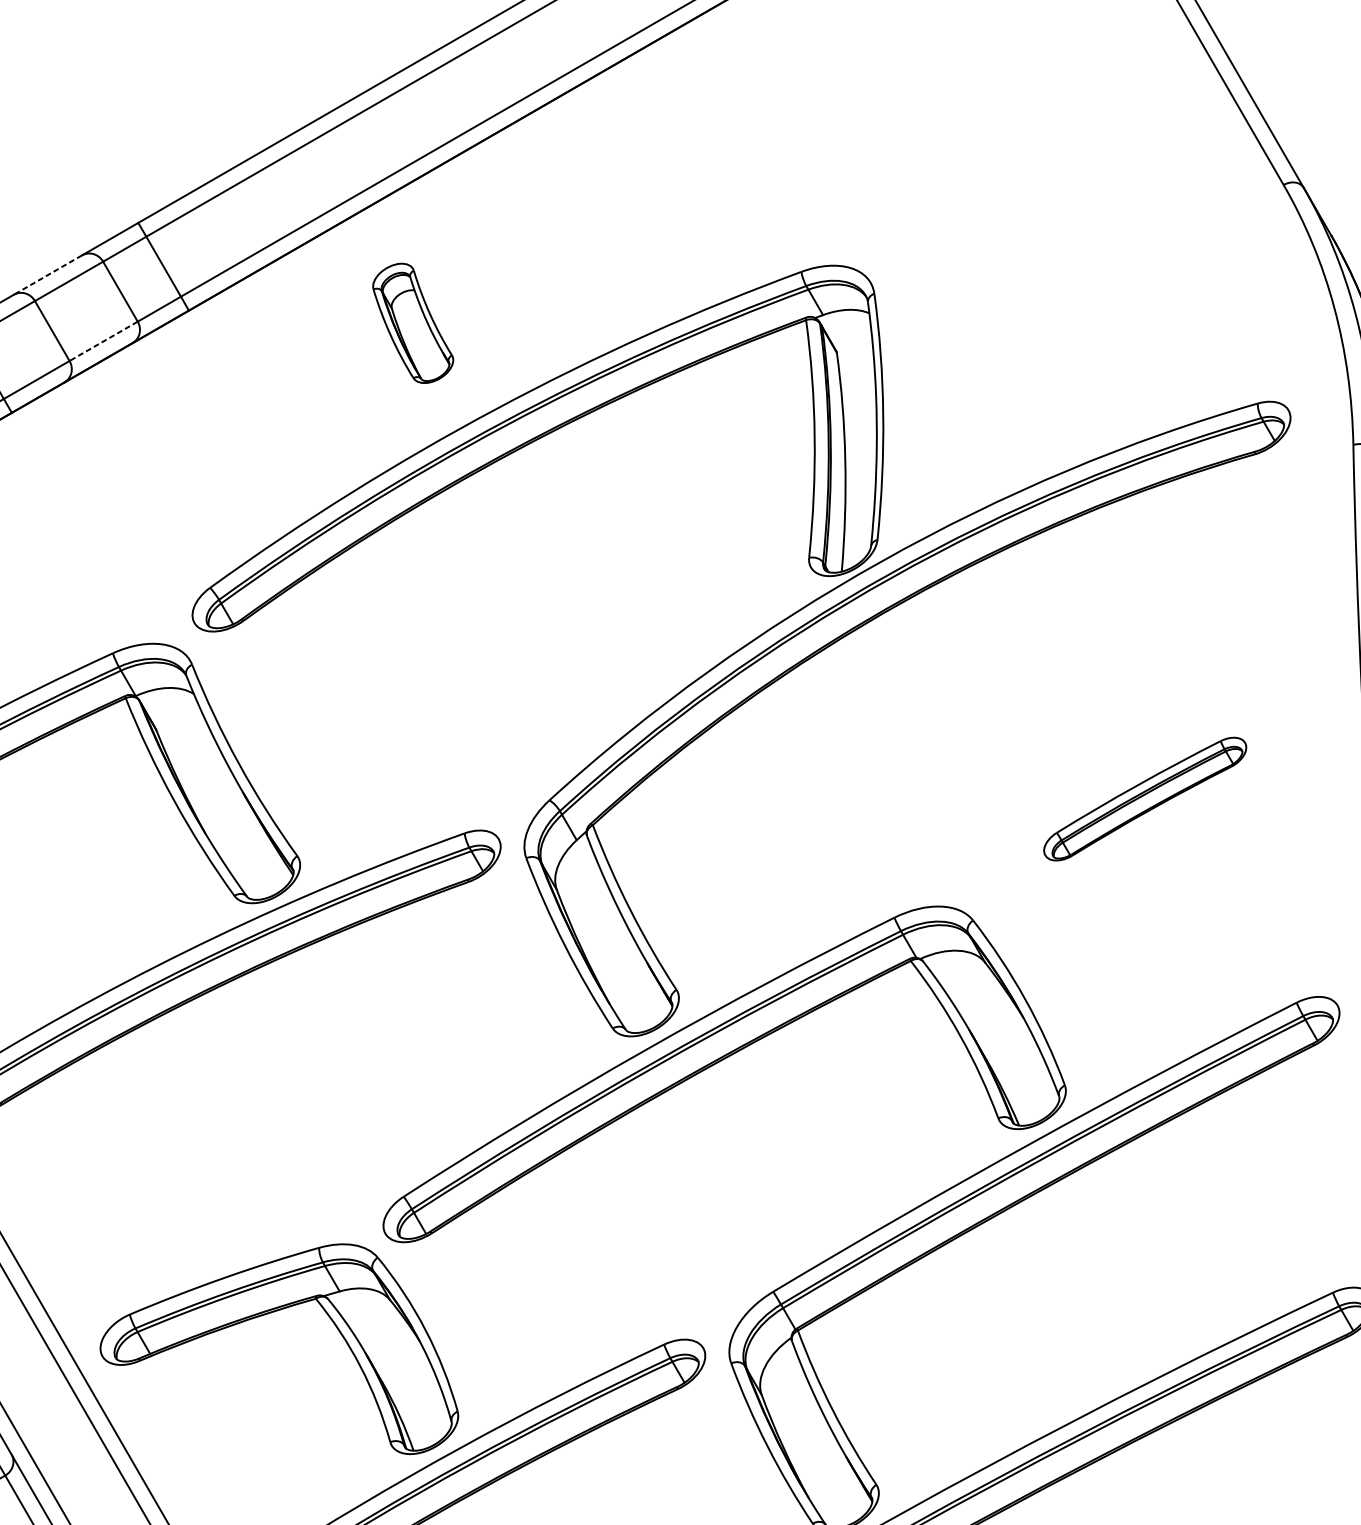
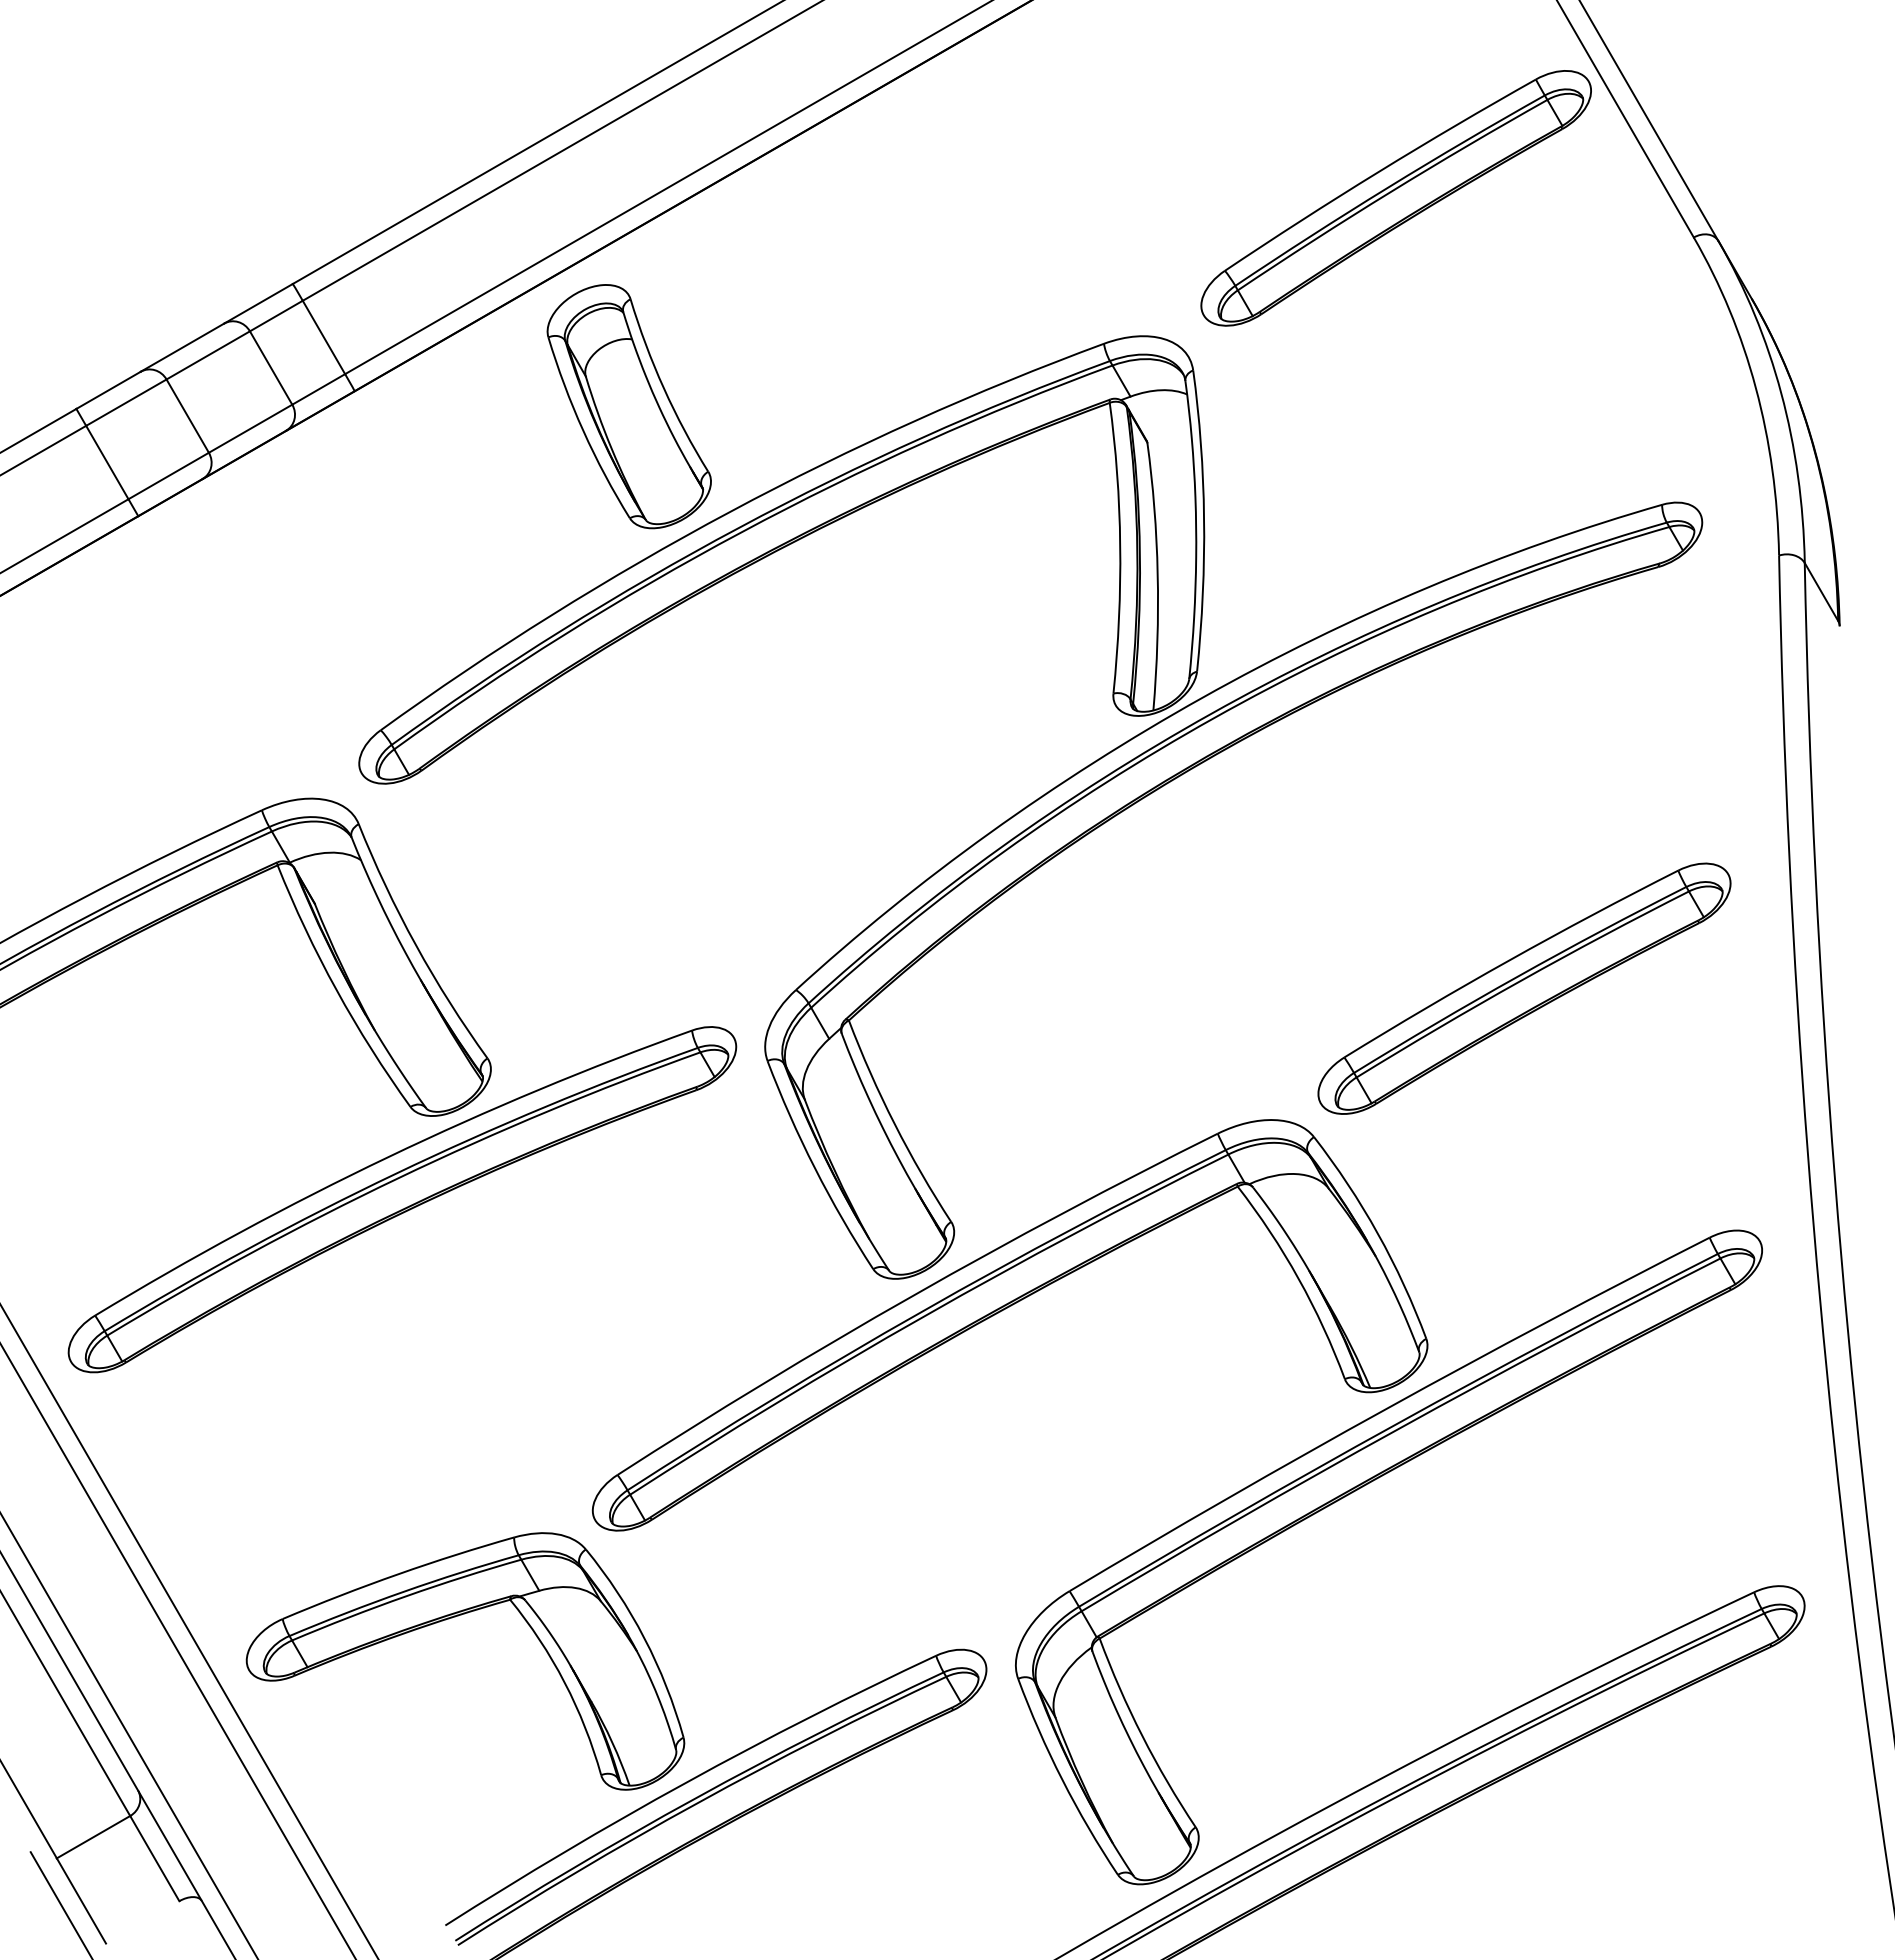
part: (1039, 153) -> (1395, 198), added
line: (47, 274) -> (181, 347), dashed -> solid
part: (412, 323) -> (628, 406), size x1.67
line: (103, 341) -> (250, 428), dashed -> solid
part: (1145, 799) -> (1524, 988), size x1.67

